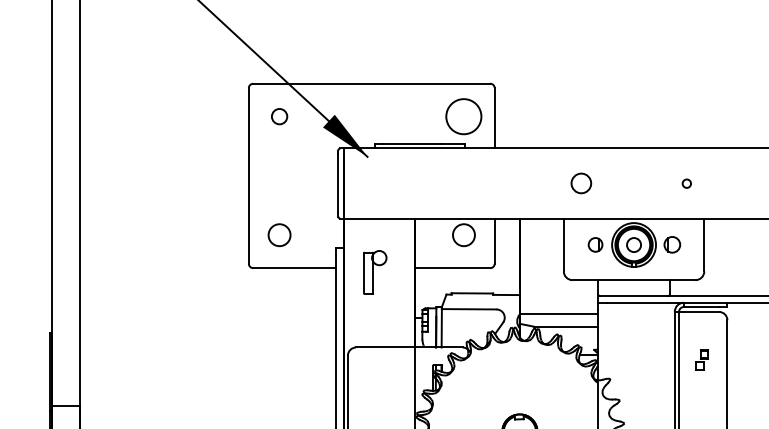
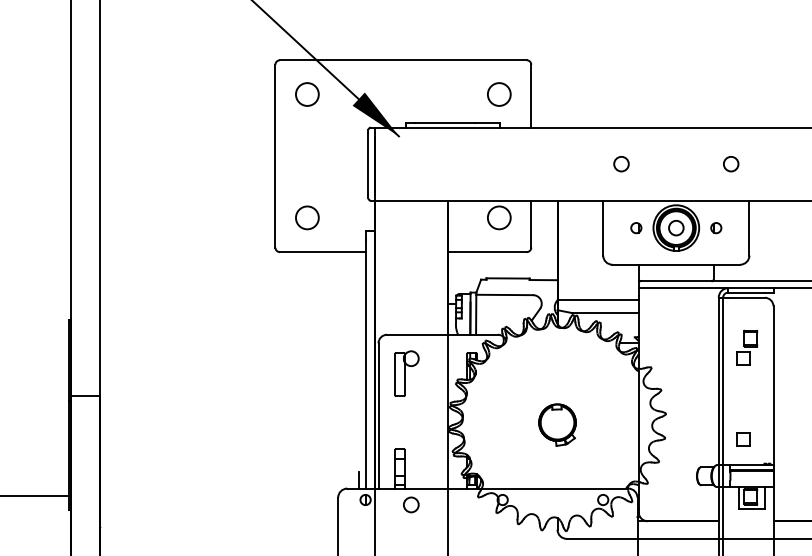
circle: (279, 116) -> (307, 94), size x1.43
circle: (464, 116) -> (499, 94), size x0.62
circle: (581, 183) -> (621, 164), size x0.71
circle: (687, 183) -> (731, 164), size x1.67
part: (595, 245) -> (636, 228), size x0.71
part: (672, 245) -> (716, 228), size x0.62
part: (374, 272) -> (406, 373), moved
part: (702, 359) -> (747, 347), size x1.67

